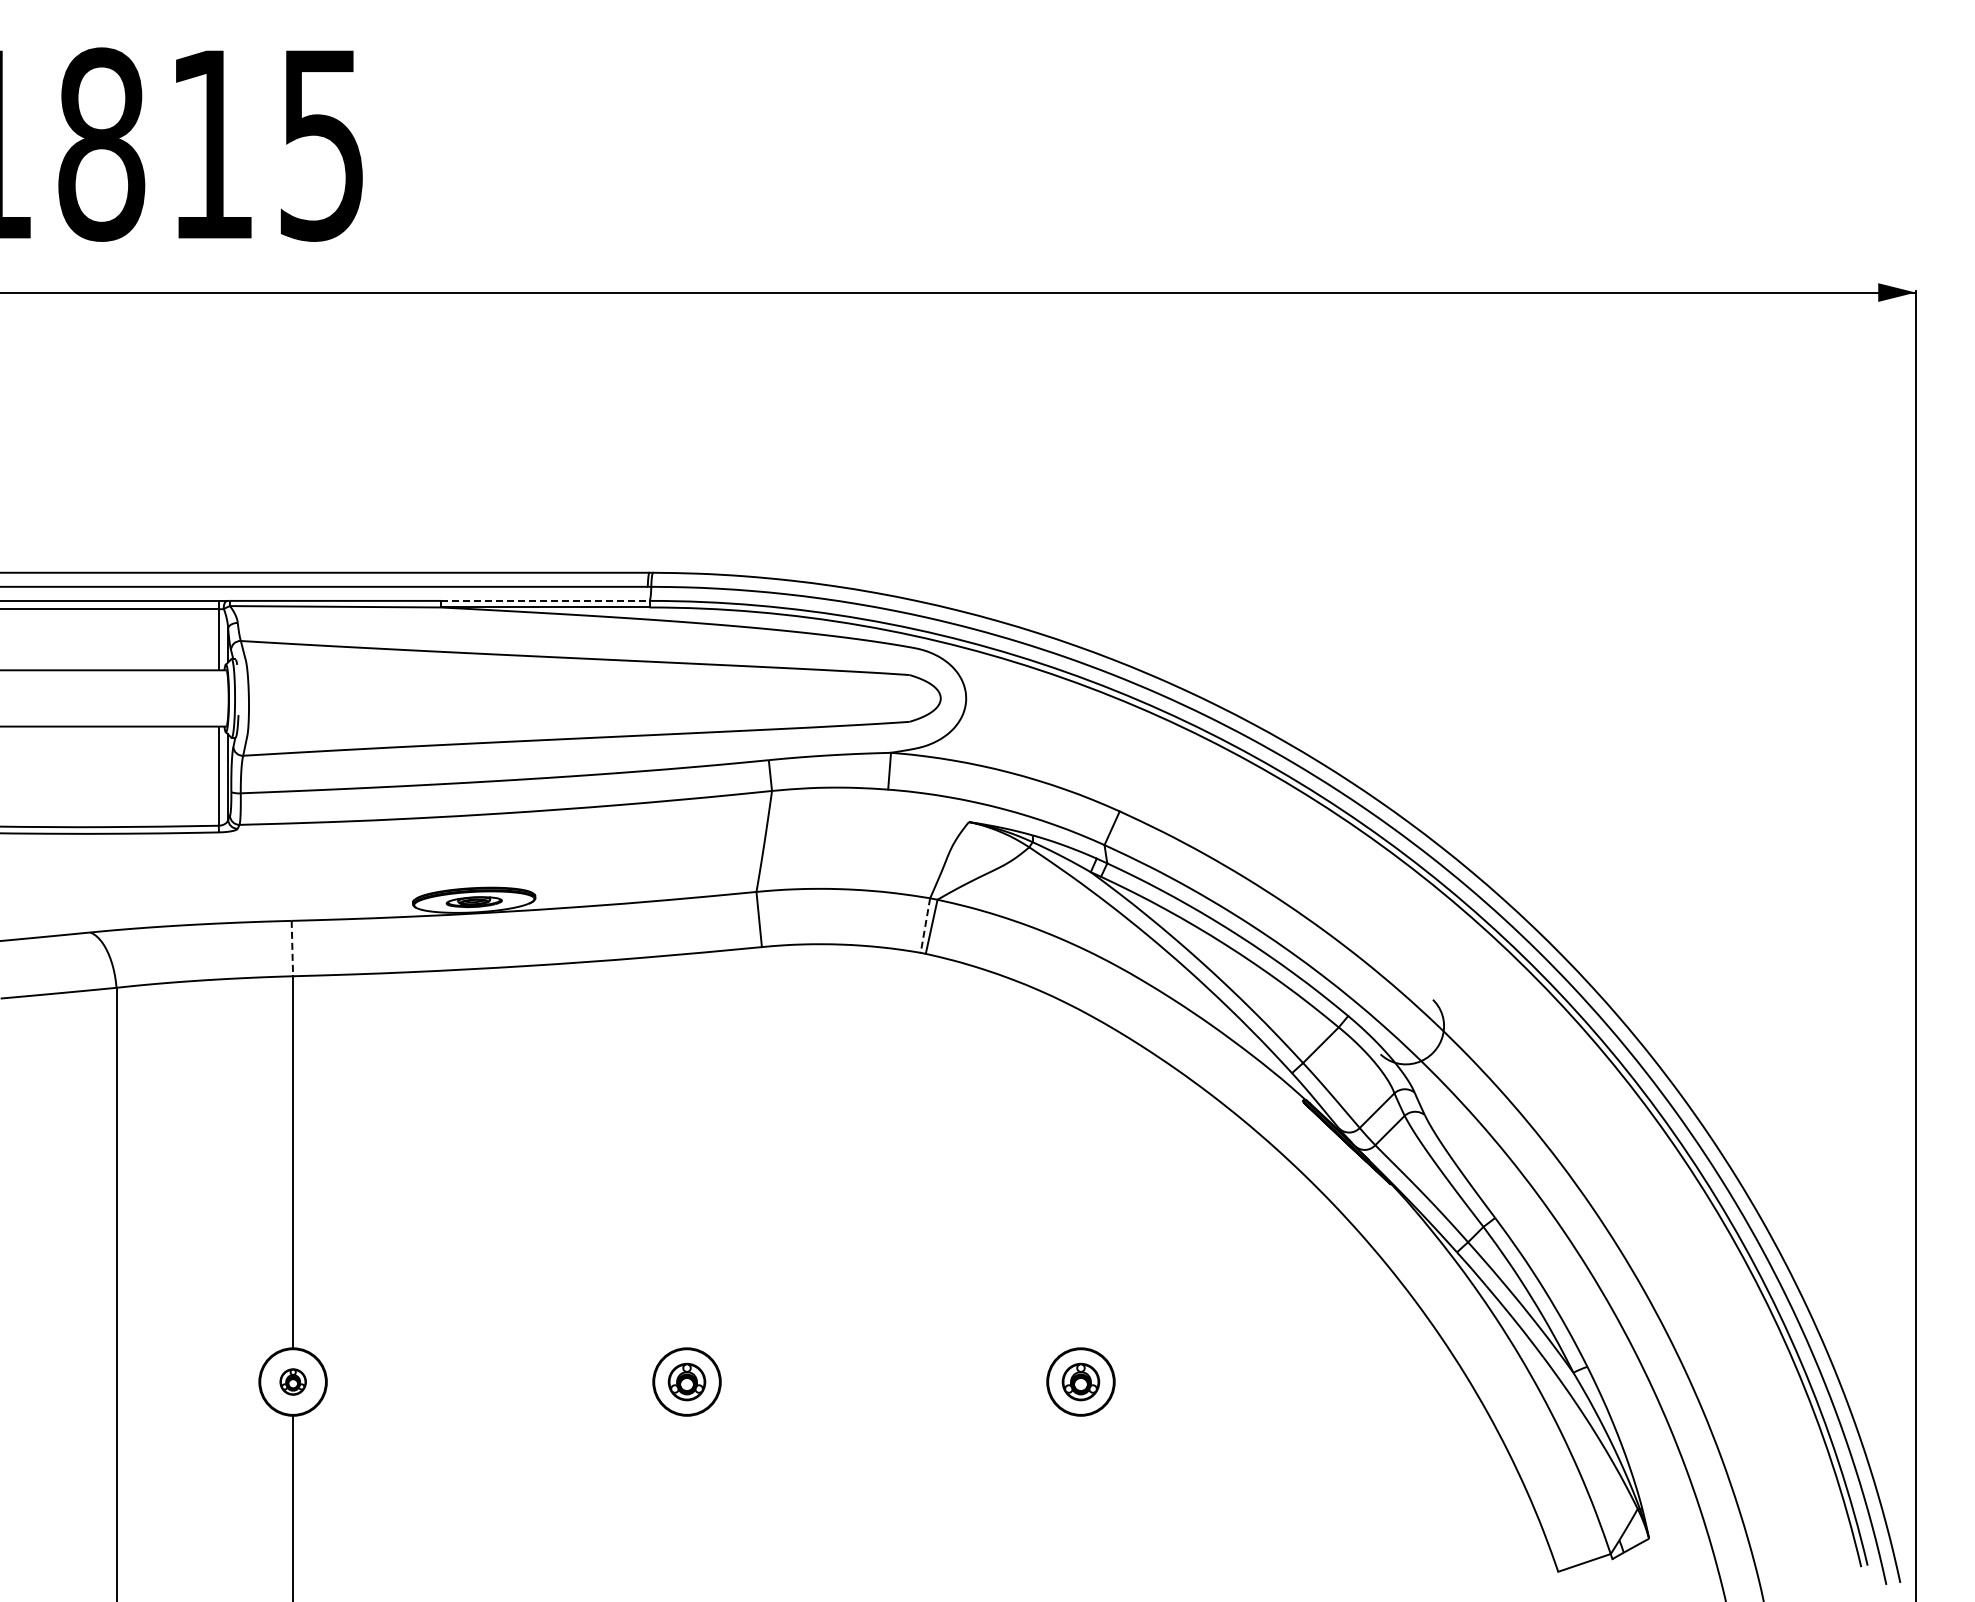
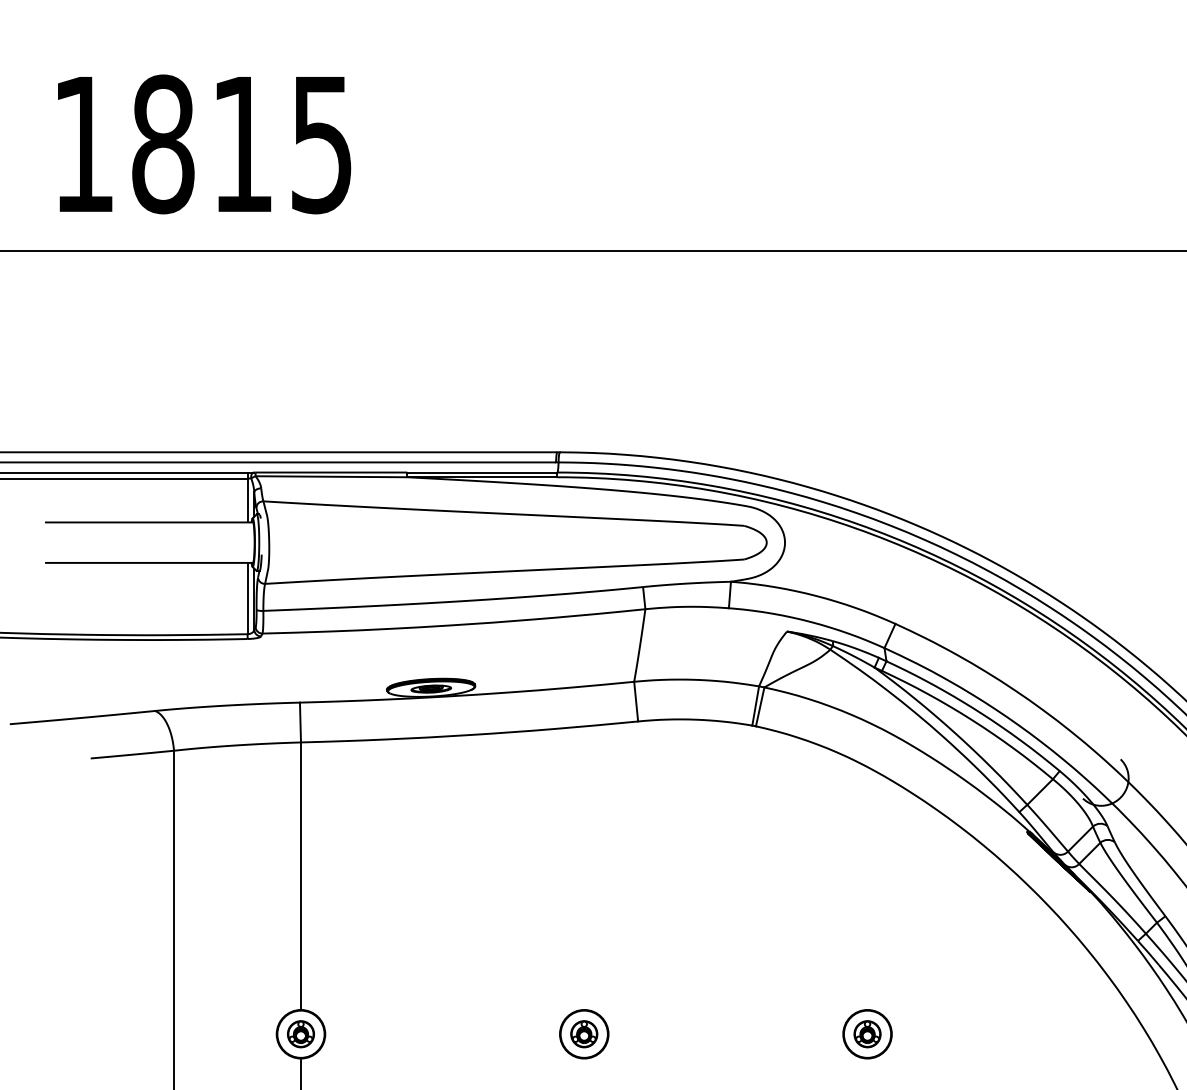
line: (545, 600) -> (482, 472), dashed -> solid
line: (925, 925) -> (755, 705), dashed -> solid
line: (292, 948) -> (300, 722), dashed -> solid
part: (293, 1381) -> (301, 1033), size x1.43

